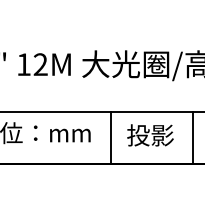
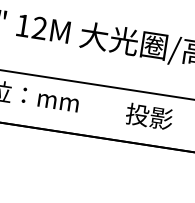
text: (150, 135) -> (149, 116), moved
line: (111, 137) -> (98, 111), removed
line: (192, 137) -> (178, 123), removed

